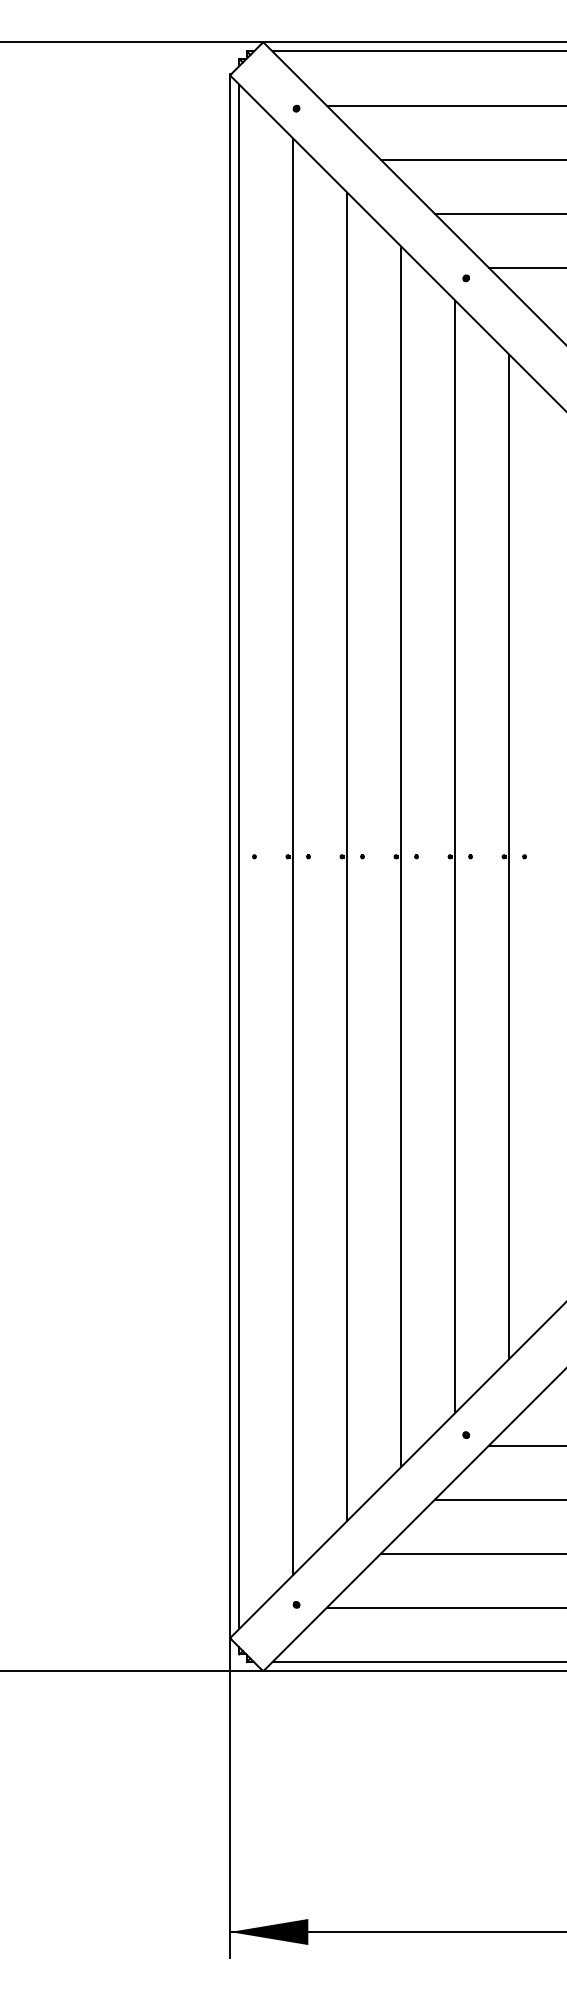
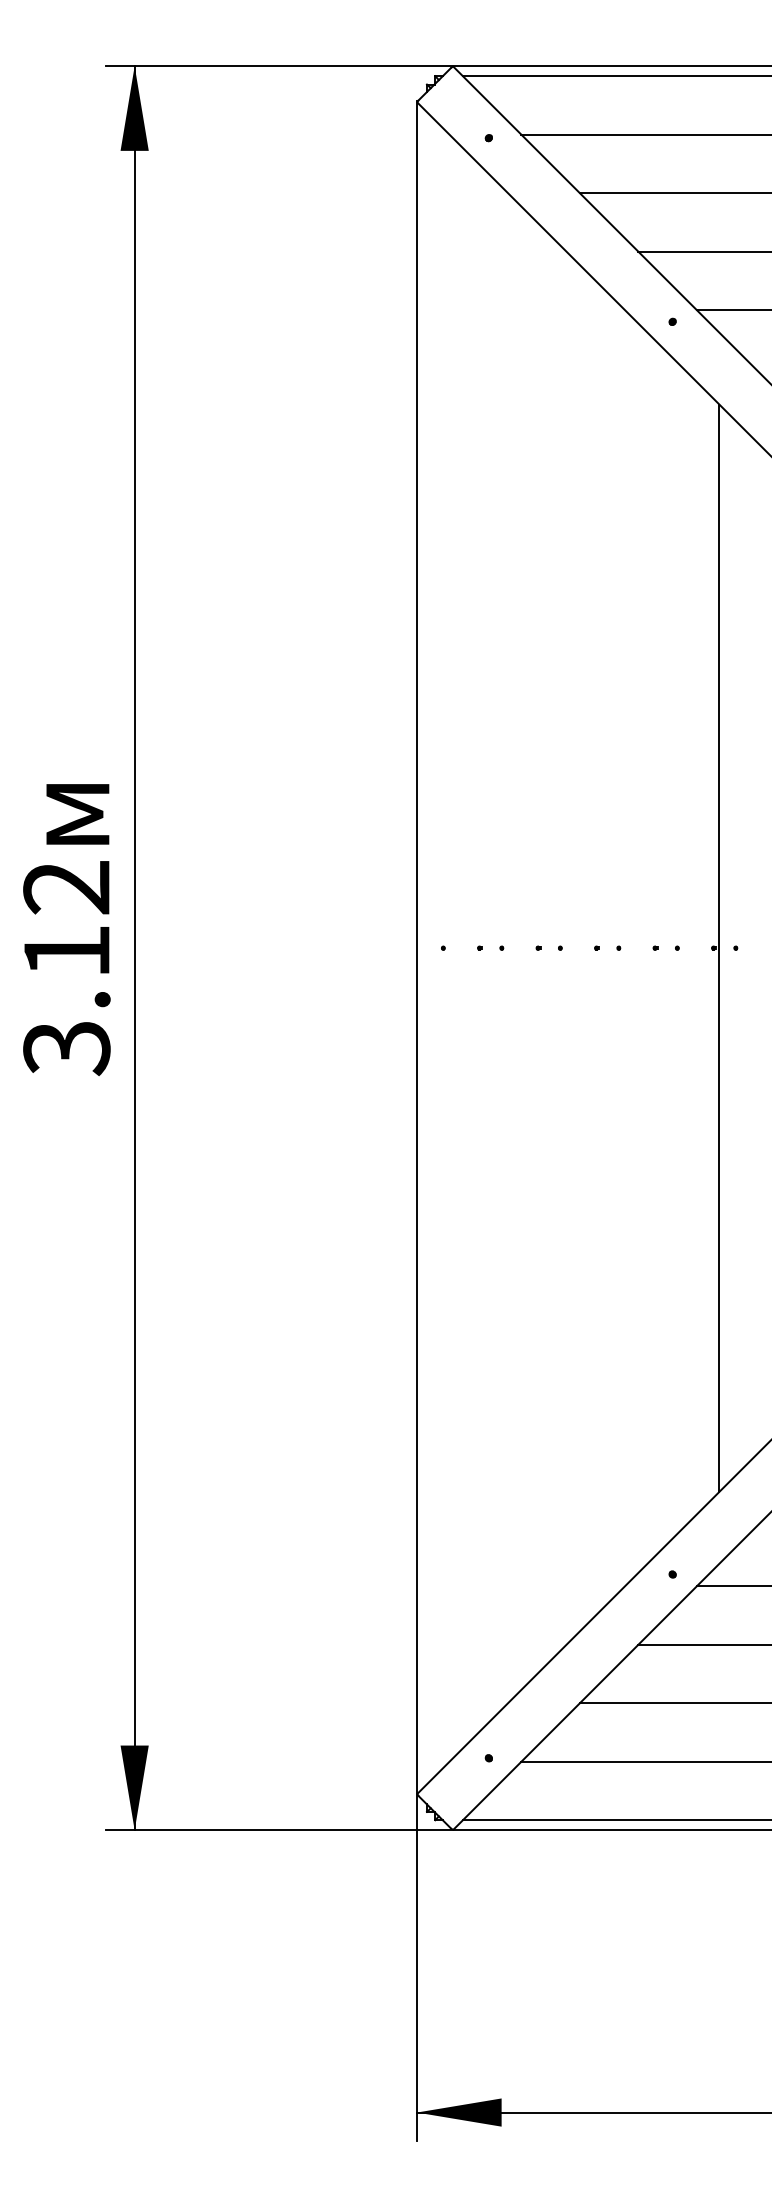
line: (293, 856) -> (485, 947), removed
line: (401, 856) -> (602, 947), removed
line: (238, 857) -> (426, 948), removed
line: (346, 857) -> (543, 948), removed
line: (455, 857) -> (660, 948), removed

